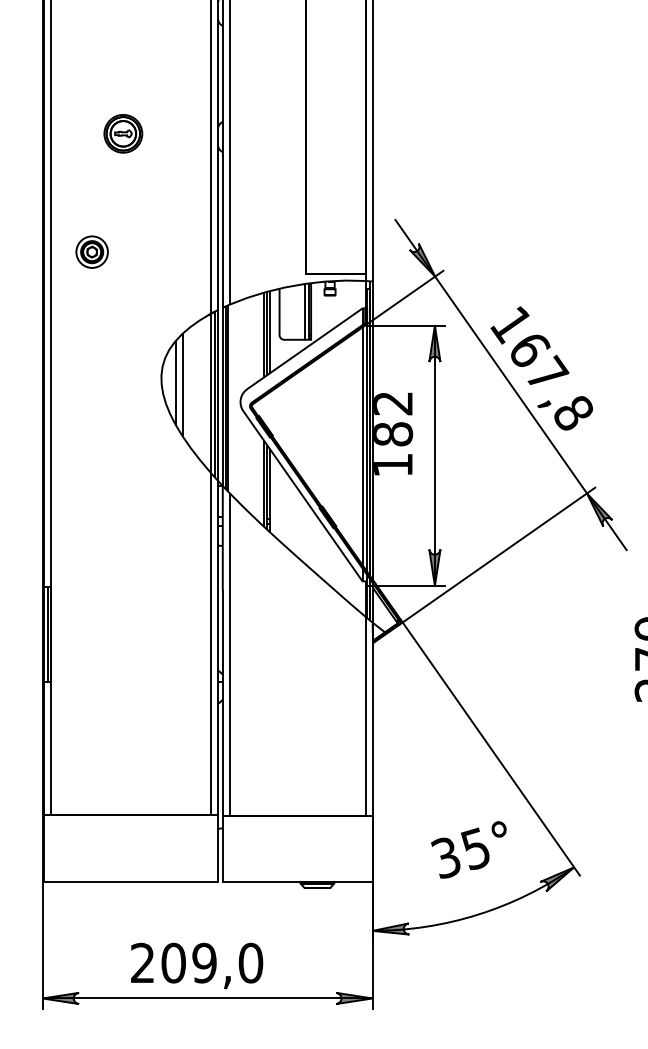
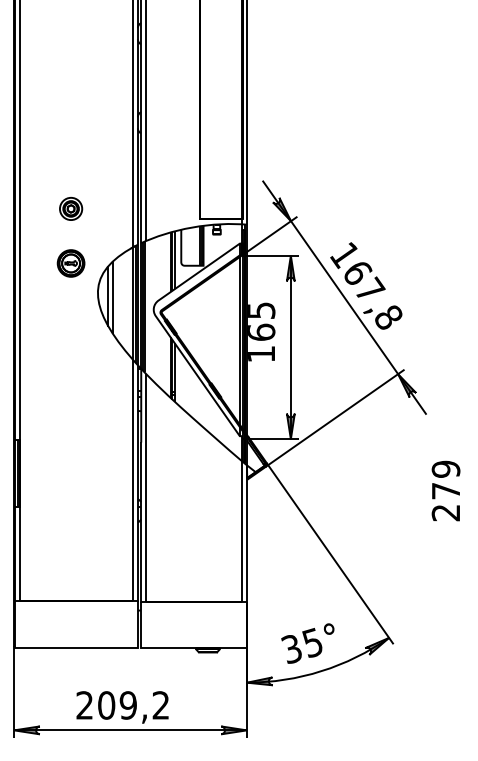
part: (122, 133) -> (70, 263), moved
part: (92, 251) -> (71, 208), moved
text: (393, 418) -> (261, 321), 182 -> 165
text: (468, 849) -> (307, 643), moved
text: (250, 963) -> (160, 705), 209,0 -> 209,2

